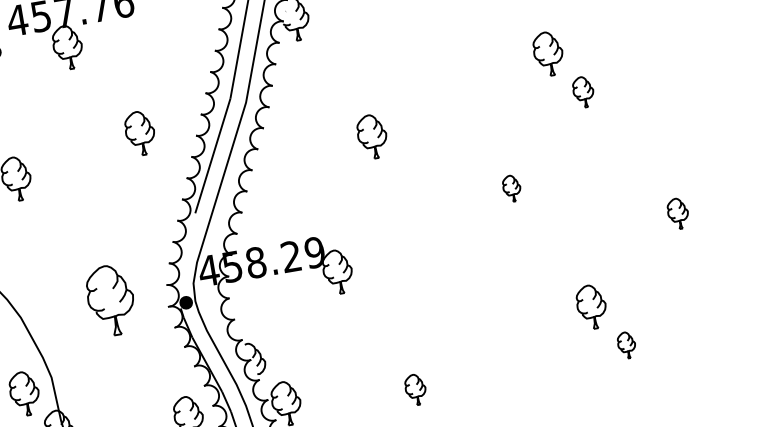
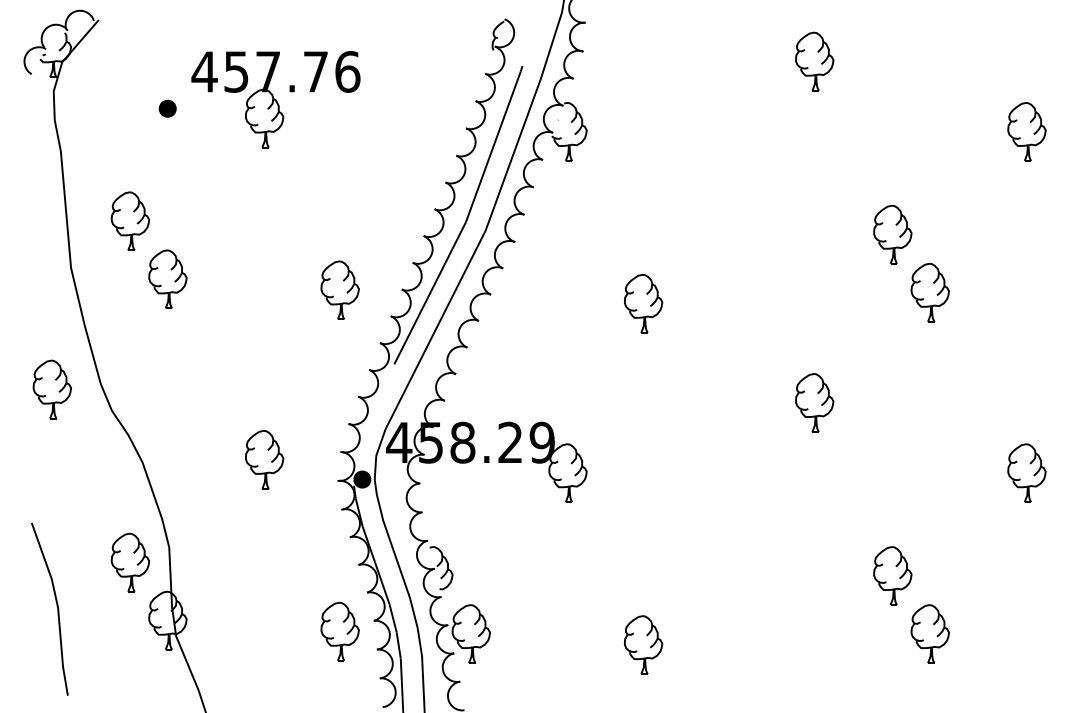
part: (583, 92) -> (929, 292), size x1.43
part: (139, 132) -> (339, 289), moved
part: (511, 188) -> (814, 402), size x1.67
part: (677, 213) -> (1026, 472), size x1.43
part: (111, 300) -> (264, 459), size x0.62
part: (626, 345) -> (929, 633), size x1.67
part: (415, 389) -> (643, 644), size x1.43

